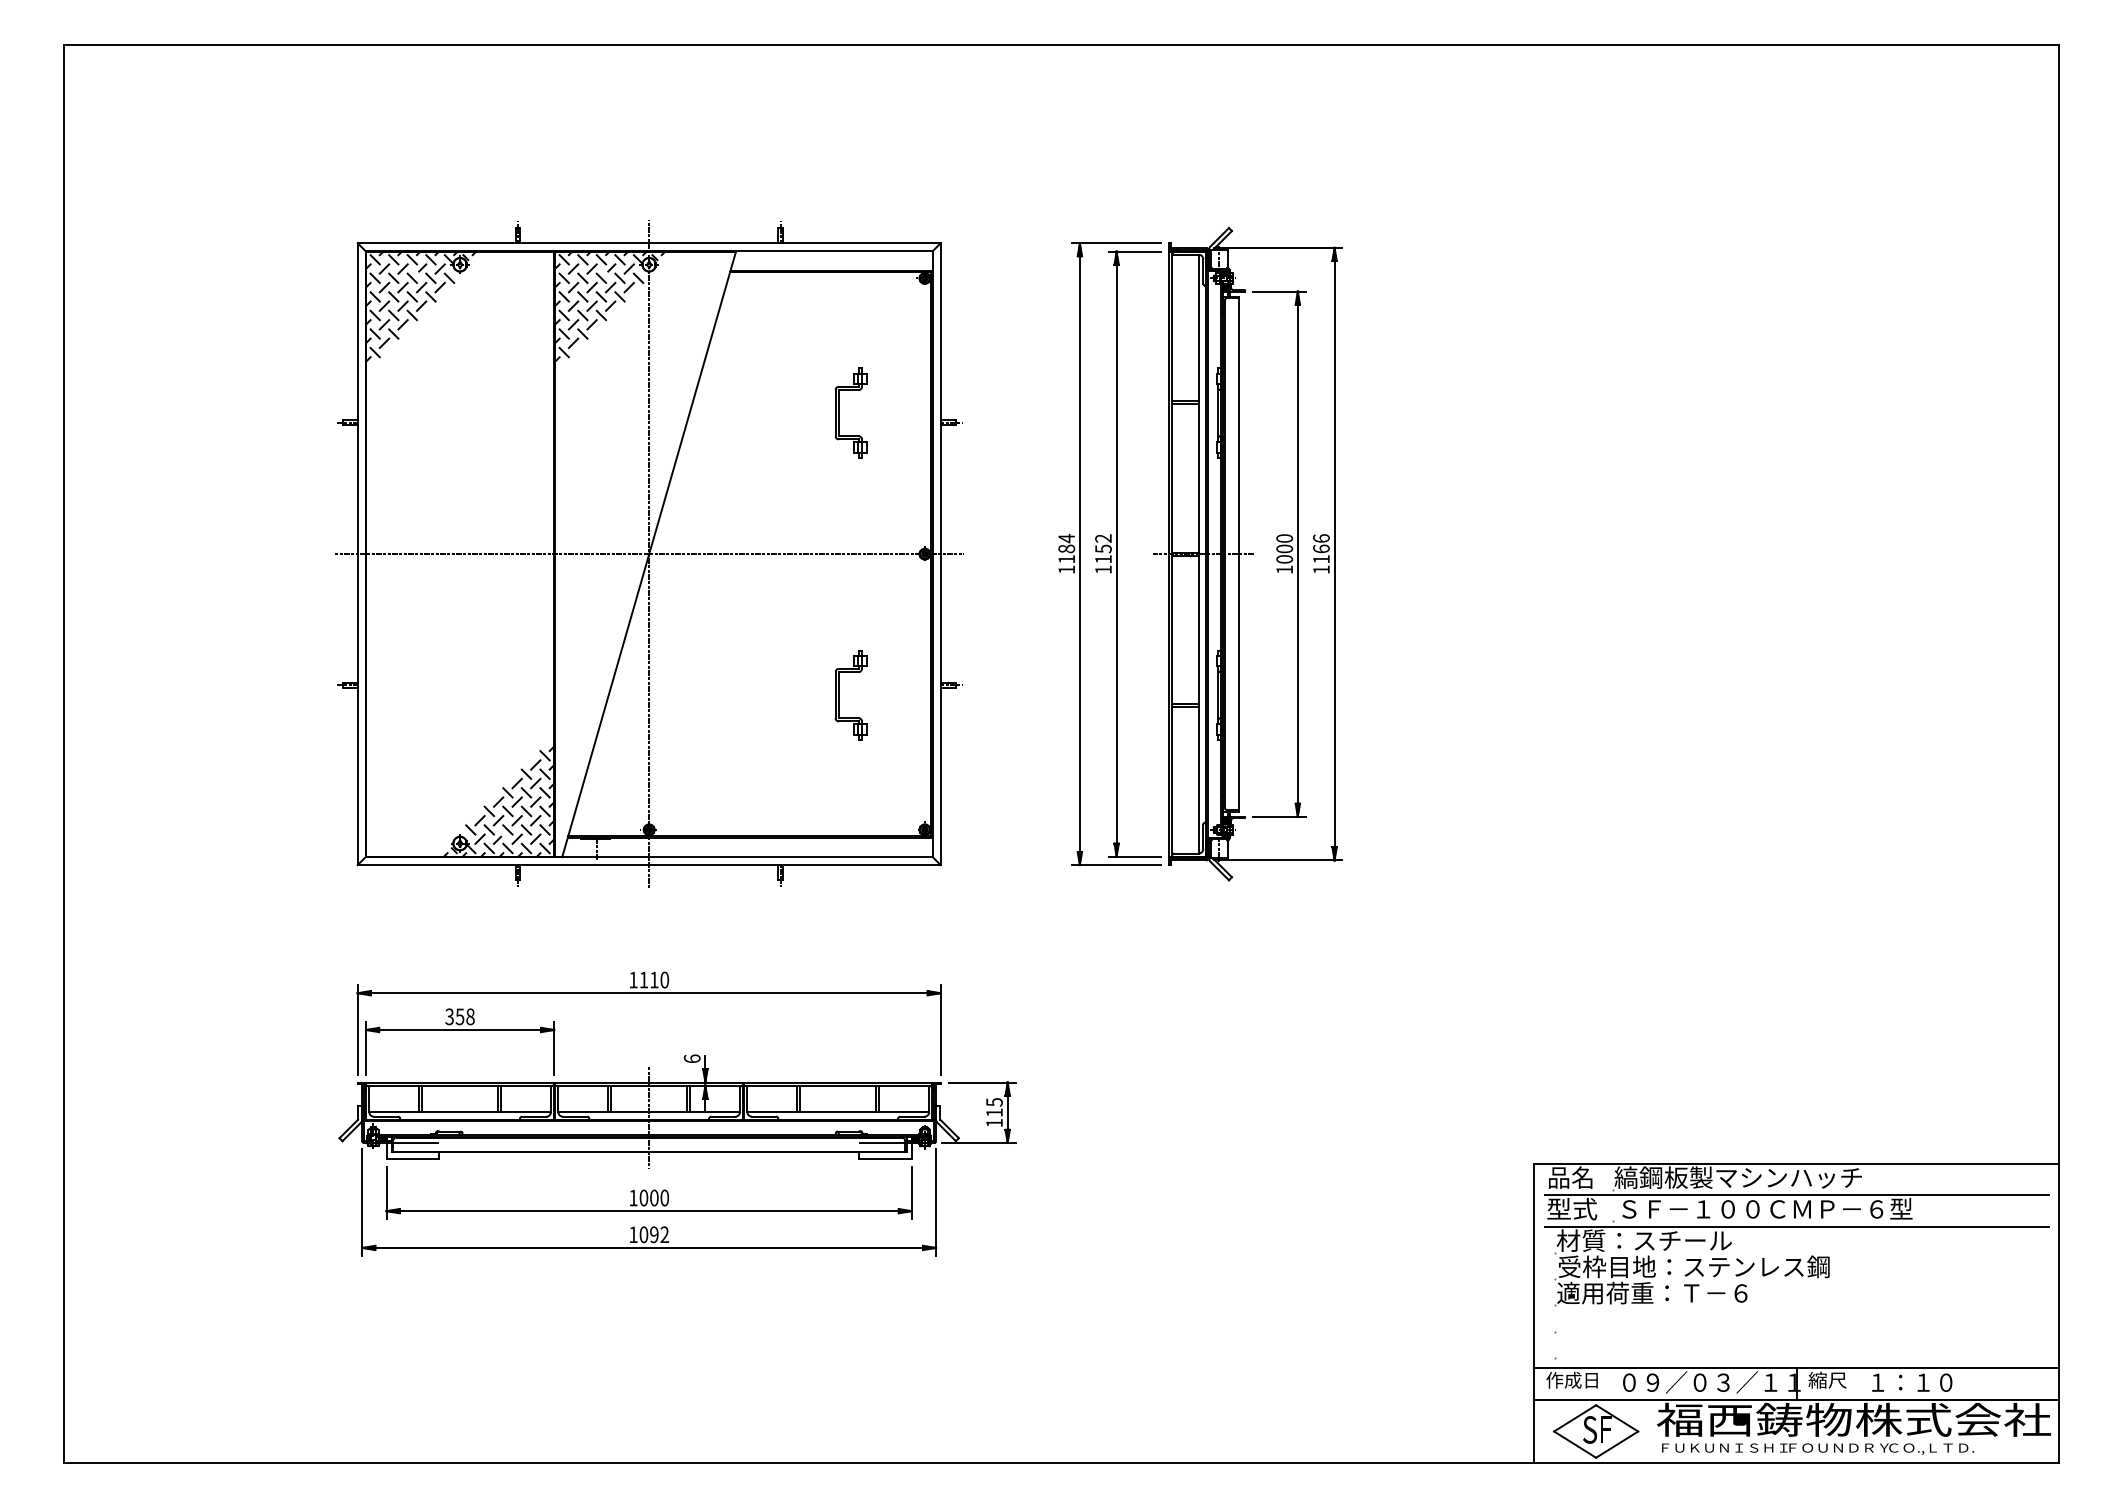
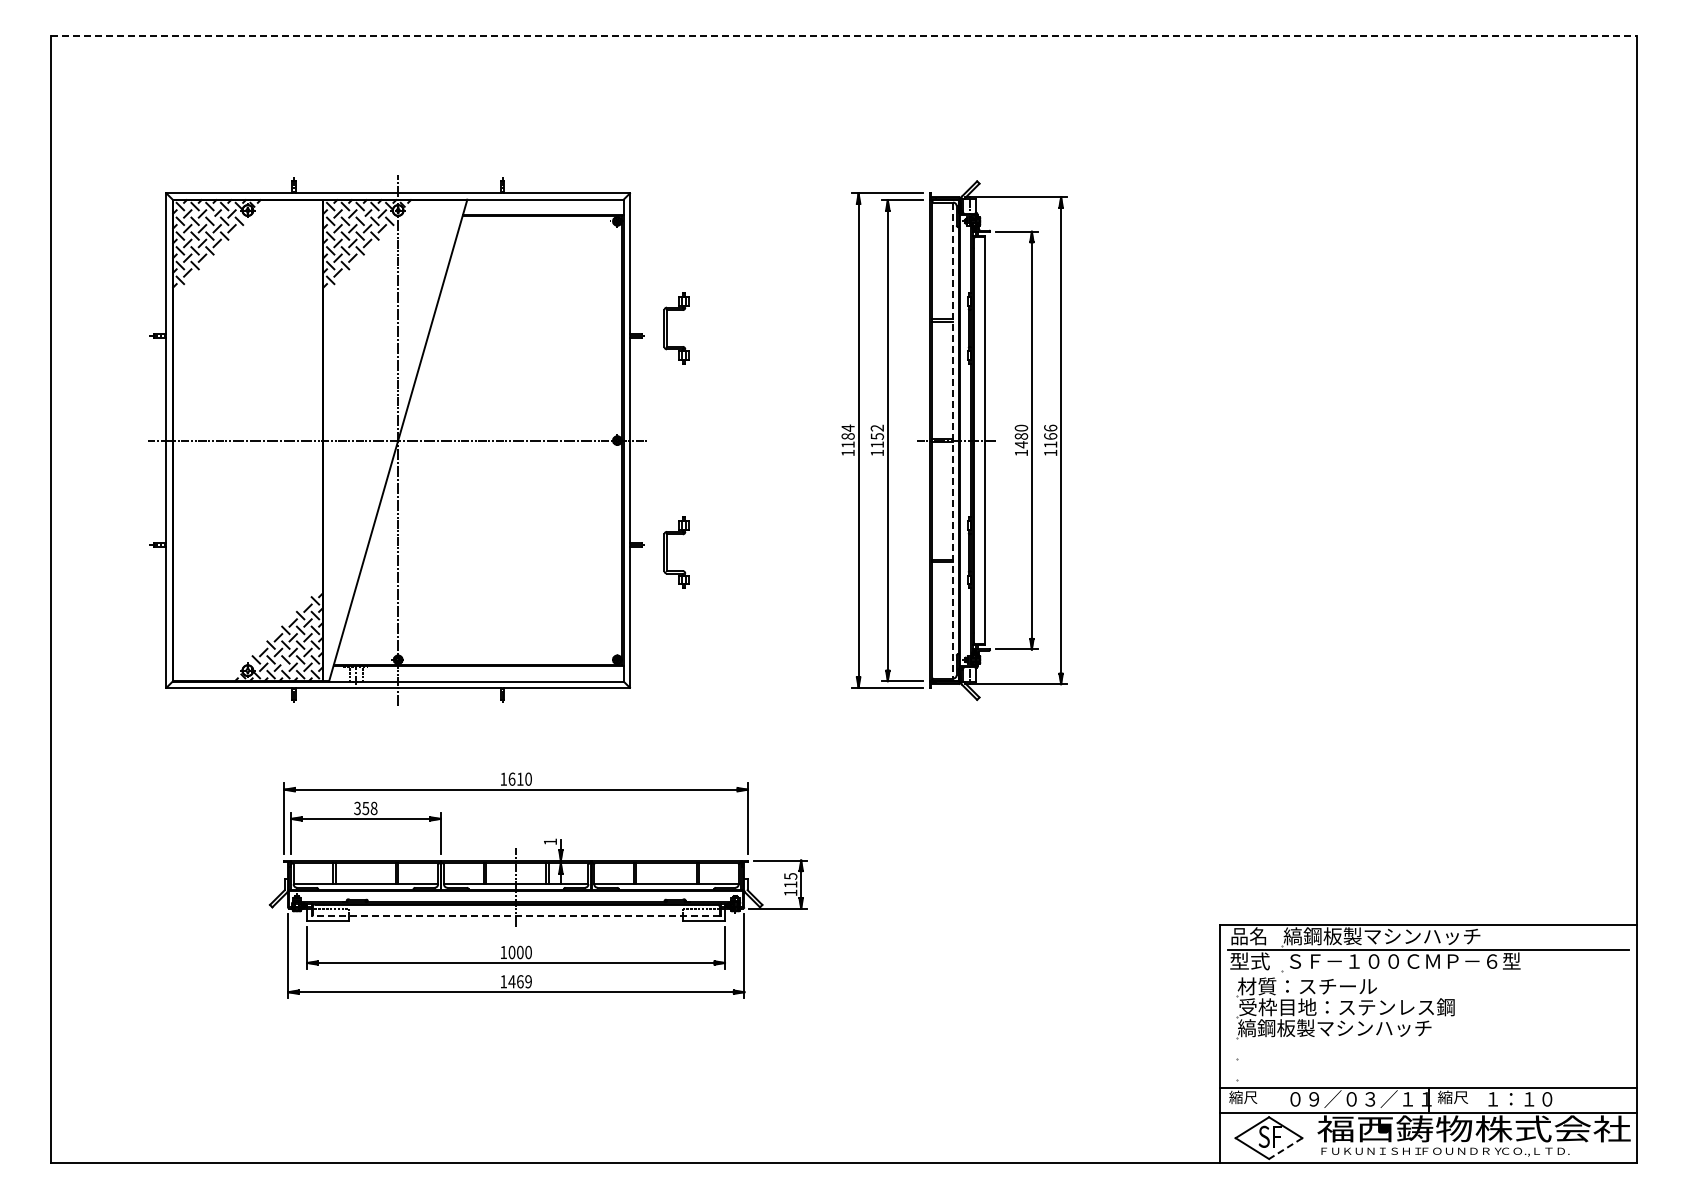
line: (1062, 44) -> (844, 35), solid -> dashed
part: (648, 554) -> (397, 440), moved
text: (1284, 554) -> (1021, 440), 1000 -> 1480
line: (1197, 555) -> (952, 441), solid -> dashed
text: (643, 979) -> (511, 778), 1110 -> 1610
text: (692, 1058) -> (550, 841), 6 -> 1
line: (648, 1152) -> (515, 916), solid -> dashed
line: (1796, 1226) -> (1428, 975), removed
text: (653, 1234) -> (519, 981), 1092 -> 1469
text: (1678, 1293) -> (1334, 1028), 適用荷重：Ｔ－６ -> 縞鋼板製マシンハッチ
text: (1571, 1379) -> (1249, 1096), 作成日 -> 縮尺
line: (1616, 1444) -> (1285, 1148), solid -> dashed

